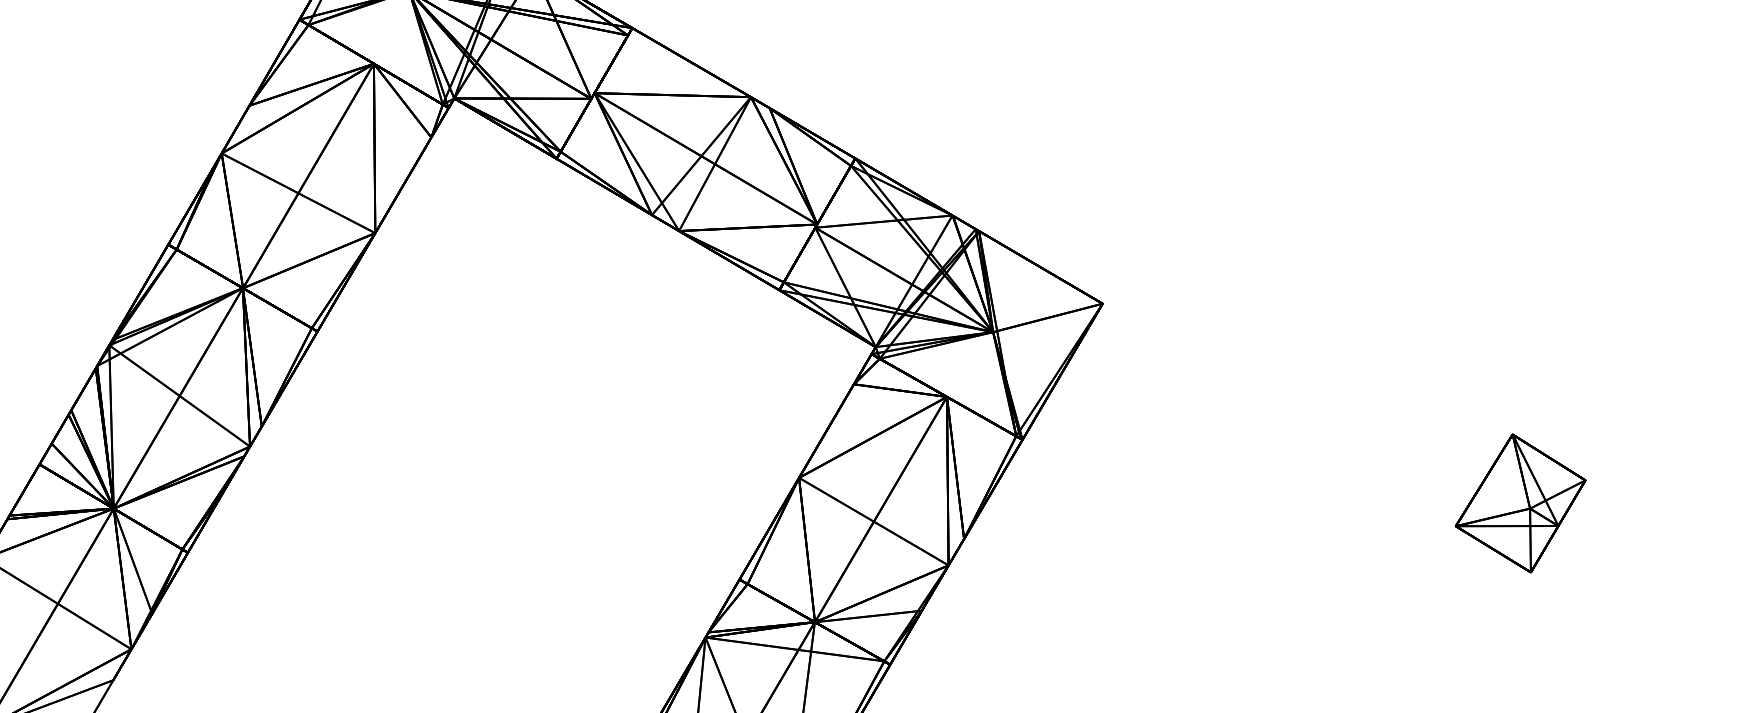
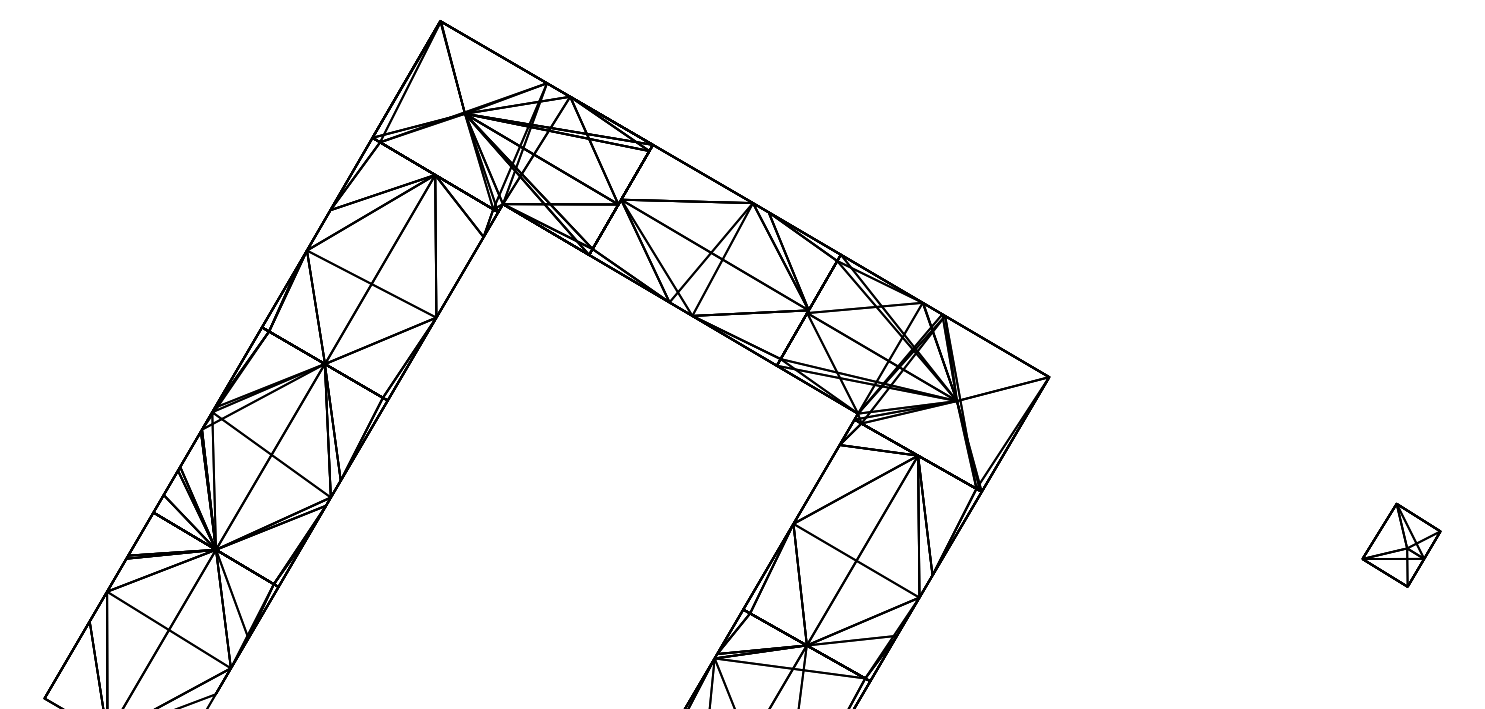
part: (1520, 502) -> (1401, 544), size x0.71

